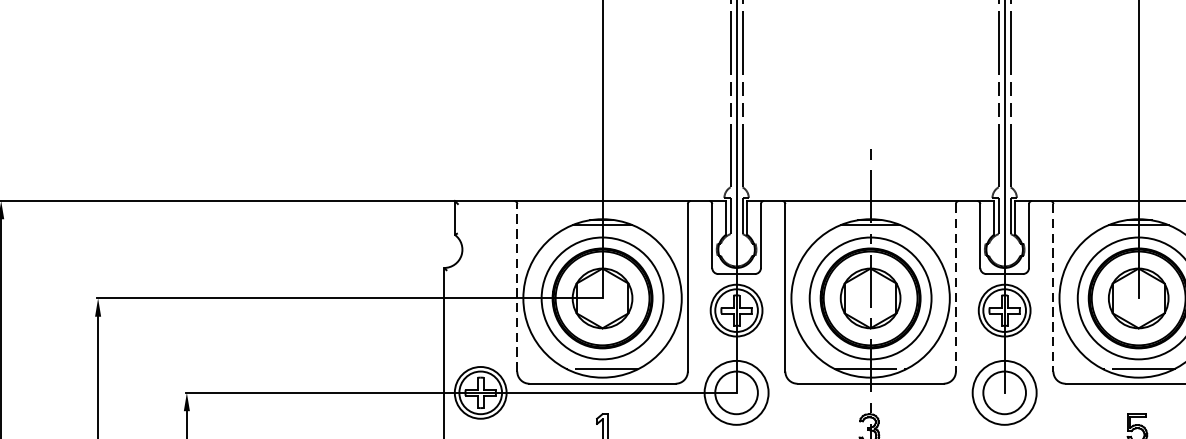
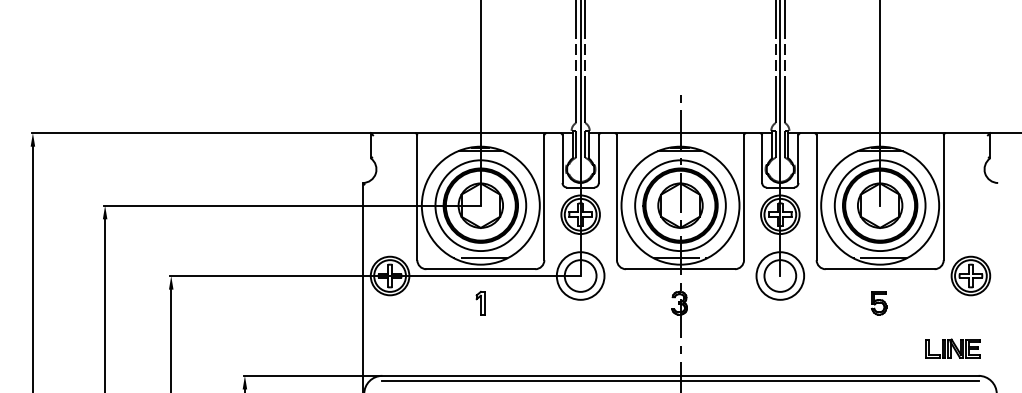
line: (517, 287) -> (417, 197), dashed -> solid
line: (956, 288) -> (744, 198), dashed -> solid
line: (1053, 288) -> (816, 198), dashed -> solid

